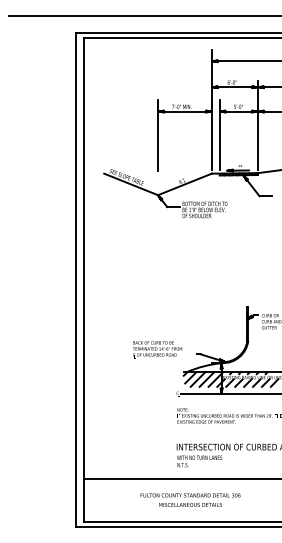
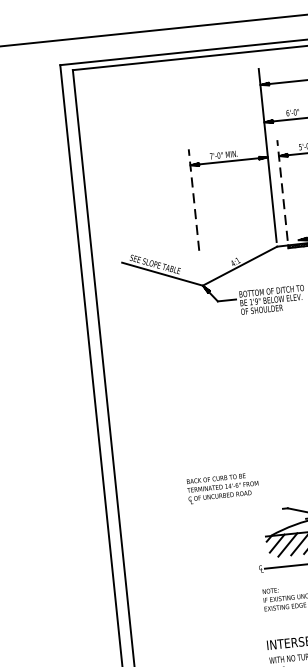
line: (158, 135) -> (194, 199), solid -> dashed
line: (219, 135) -> (282, 190), solid -> dashed
text: (157, 349) -> (222, 487), moved

